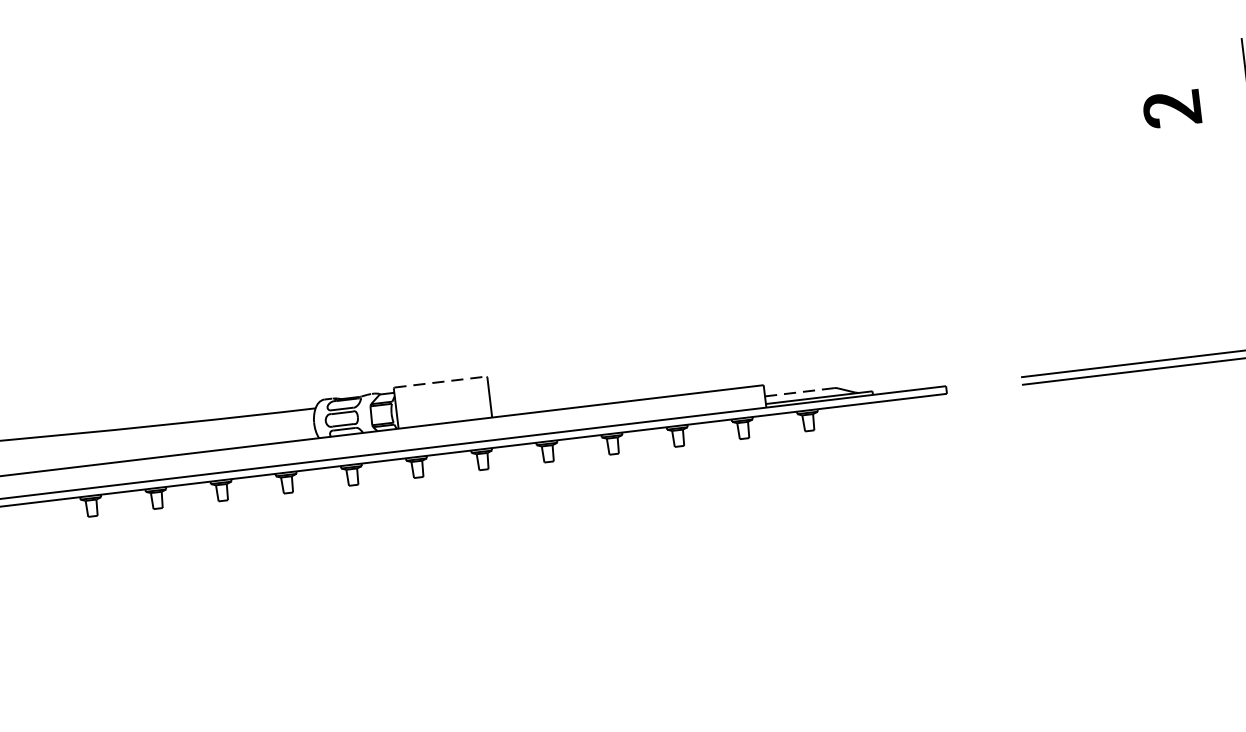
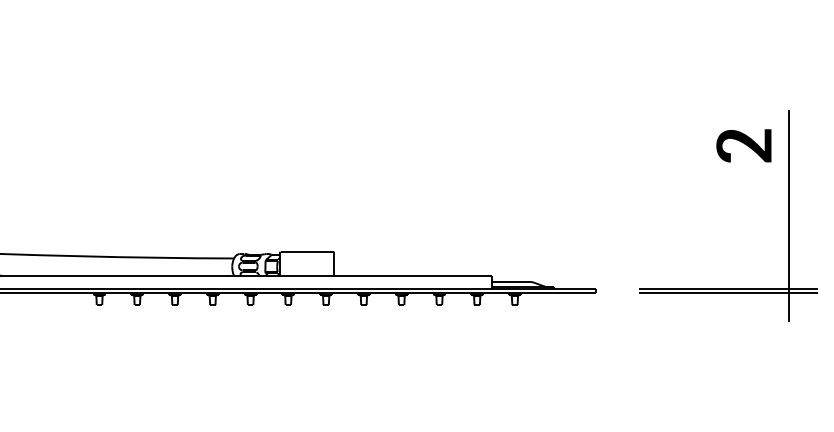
part: (1171, 108) -> (743, 145), size x1.67
line: (440, 381) -> (307, 251), dashed -> solid
line: (800, 392) -> (512, 282), dashed -> solid

